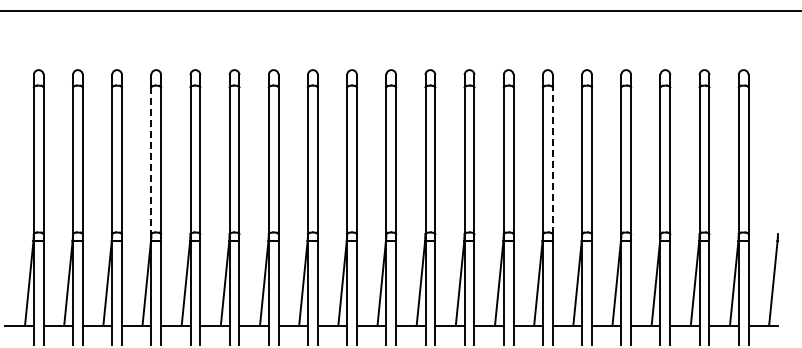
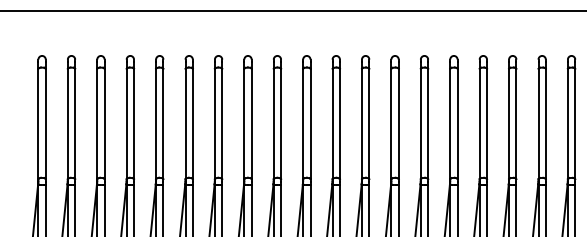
line: (552, 160) -> (427, 123), dashed -> solid
line: (151, 161) -> (126, 124), dashed -> solid

